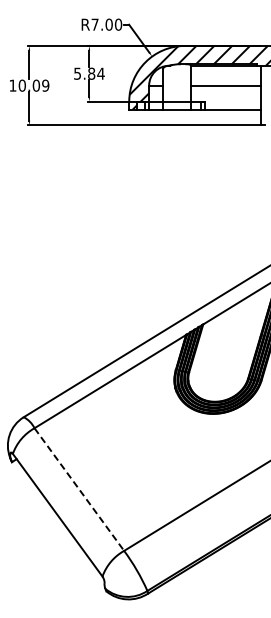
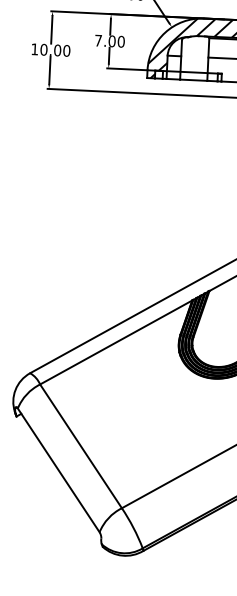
text: (89, 73) -> (110, 41), 5.84 -> 7.00
text: (45, 85) -> (66, 50), 10.09 -> 10.00
line: (79, 489) -> (81, 446), dashed -> solid

